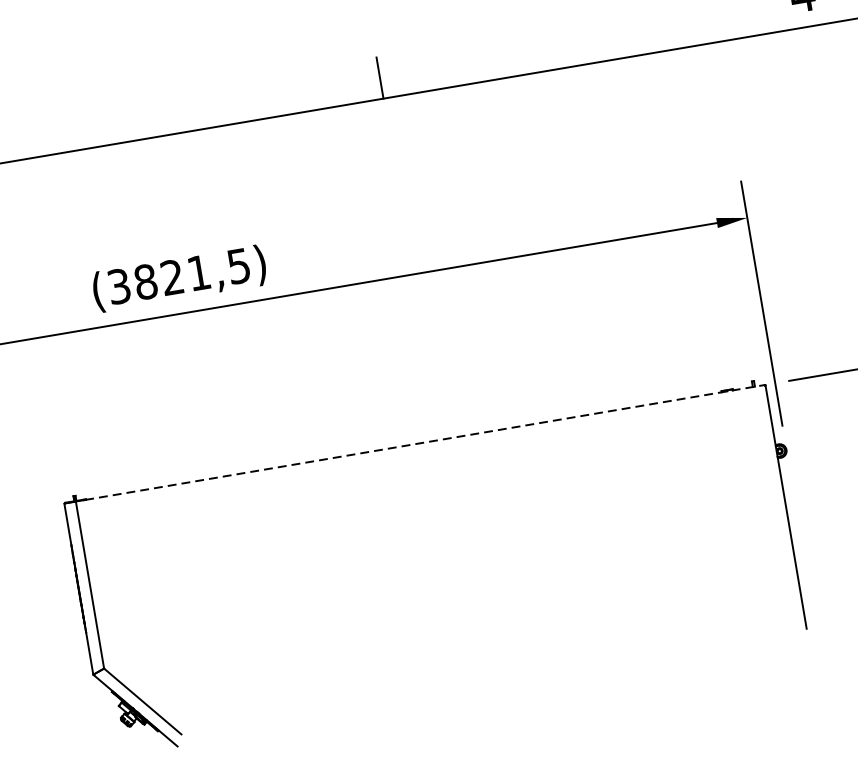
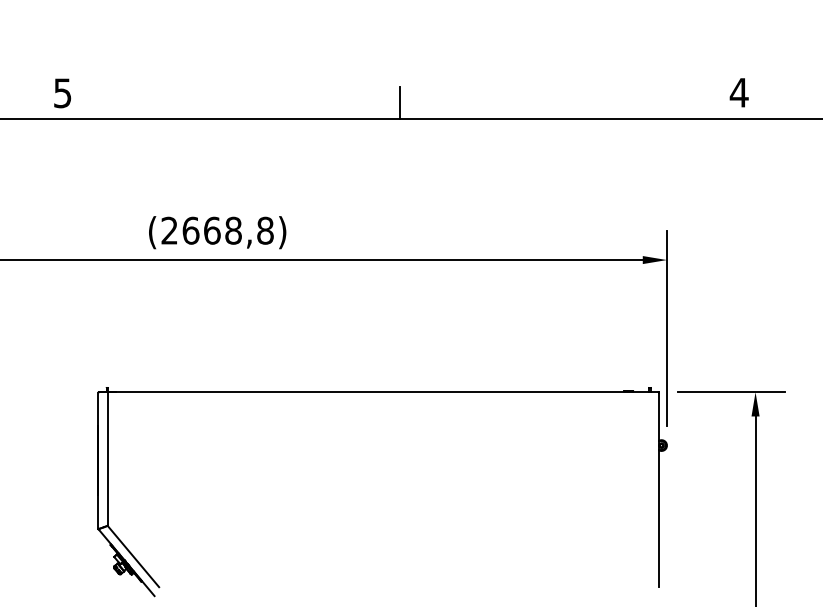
text: (178, 276) -> (217, 230), (3821,5) -> (2668,8)
line: (424, 442) -> (386, 392), dashed -> solid

